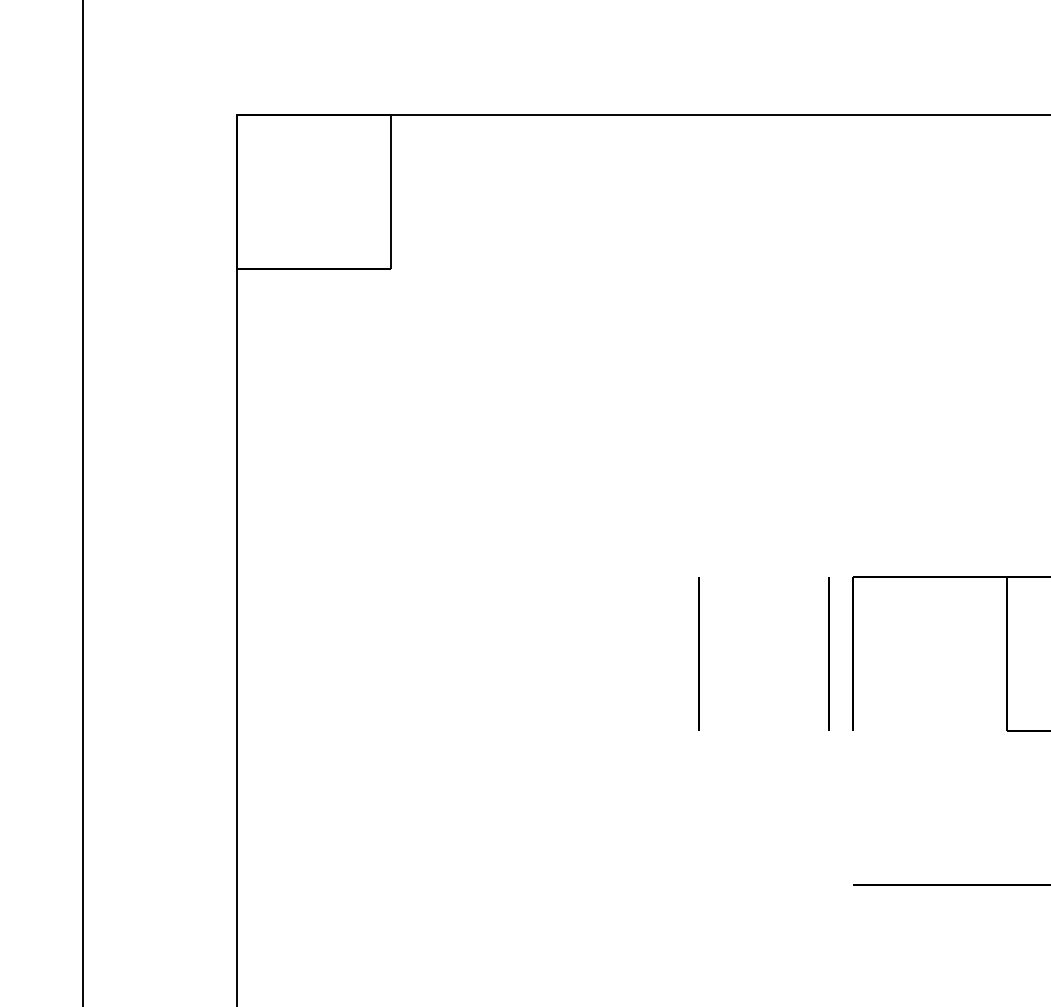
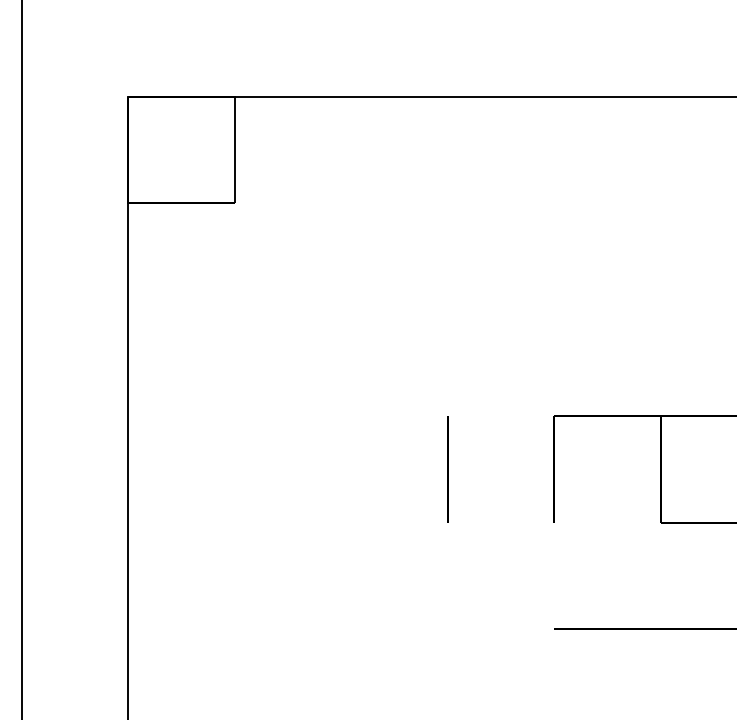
line: (828, 654) -> (537, 469), removed

